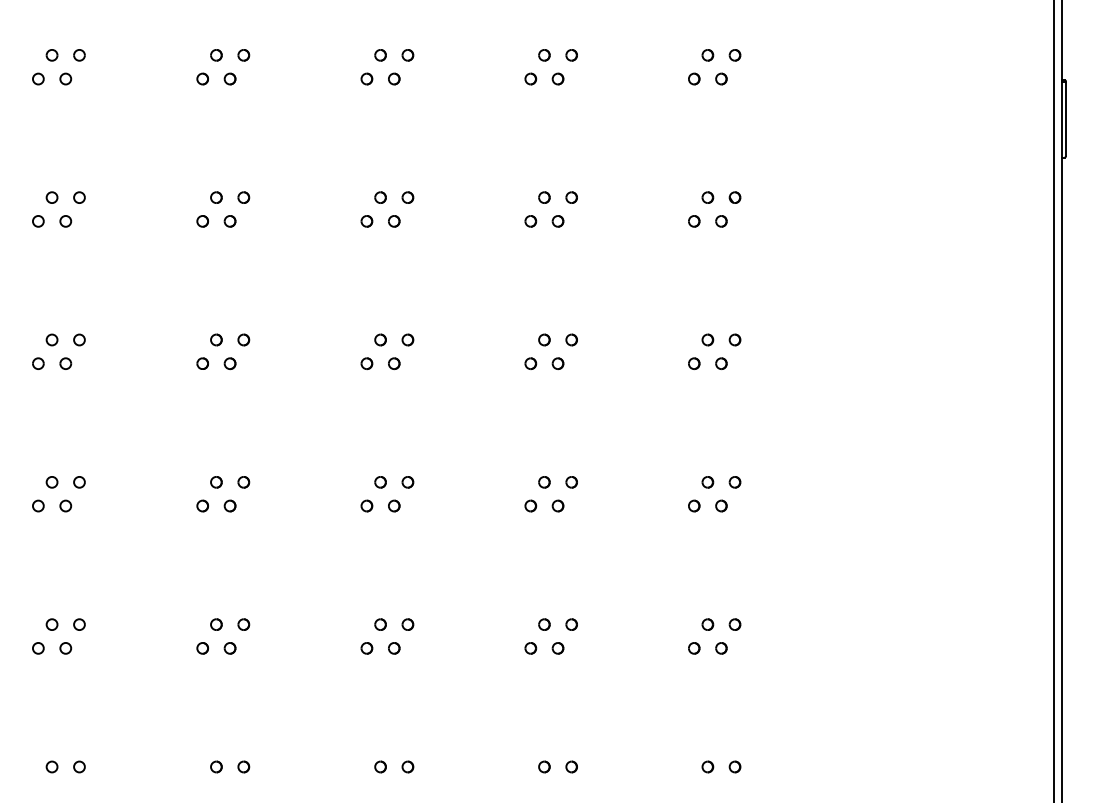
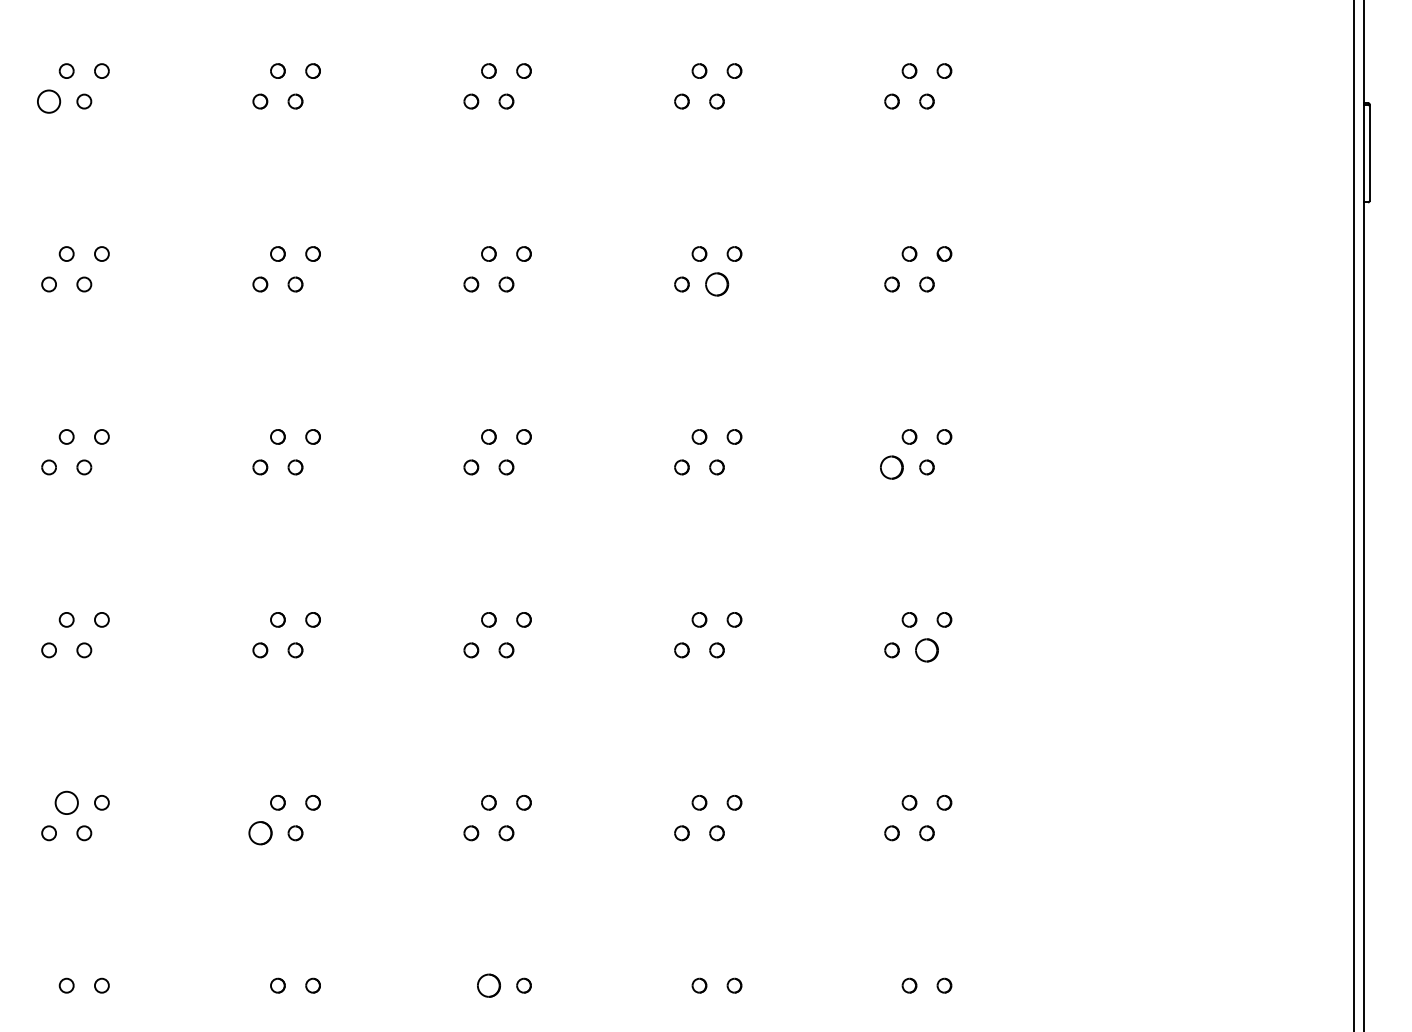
circle: (38, 78) -> (49, 100), size x1.6
part: (557, 221) -> (716, 284), size x1.6
part: (694, 363) -> (892, 467), size x1.6
part: (721, 505) -> (927, 649), size x1.6
circle: (51, 624) -> (65, 802), size x1.6
circle: (202, 648) -> (260, 833), size x1.6
part: (380, 766) -> (488, 985), size x1.6

